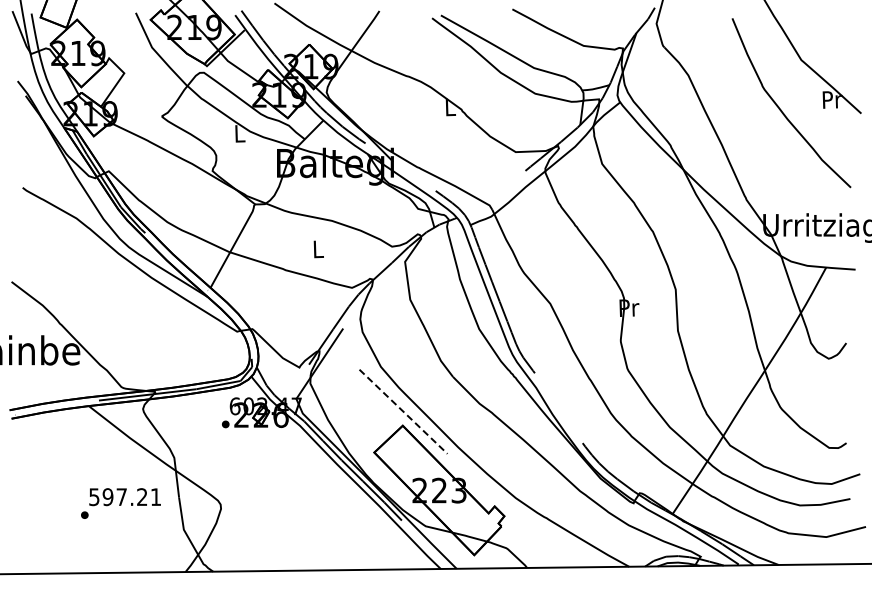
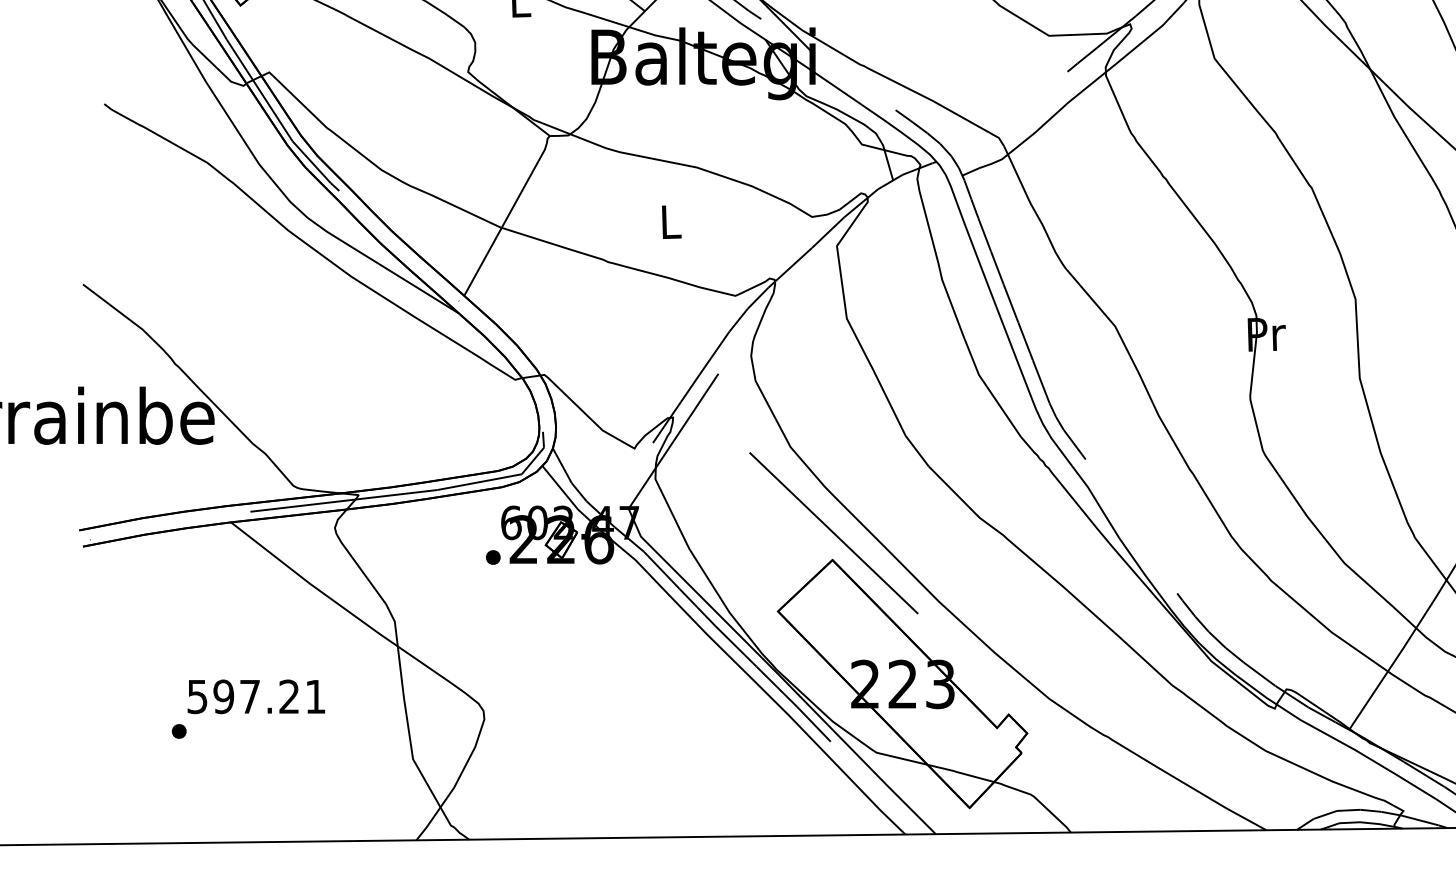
line: (403, 411) -> (833, 532), dashed -> solid
text: (120, 503) -> (247, 709), moved

